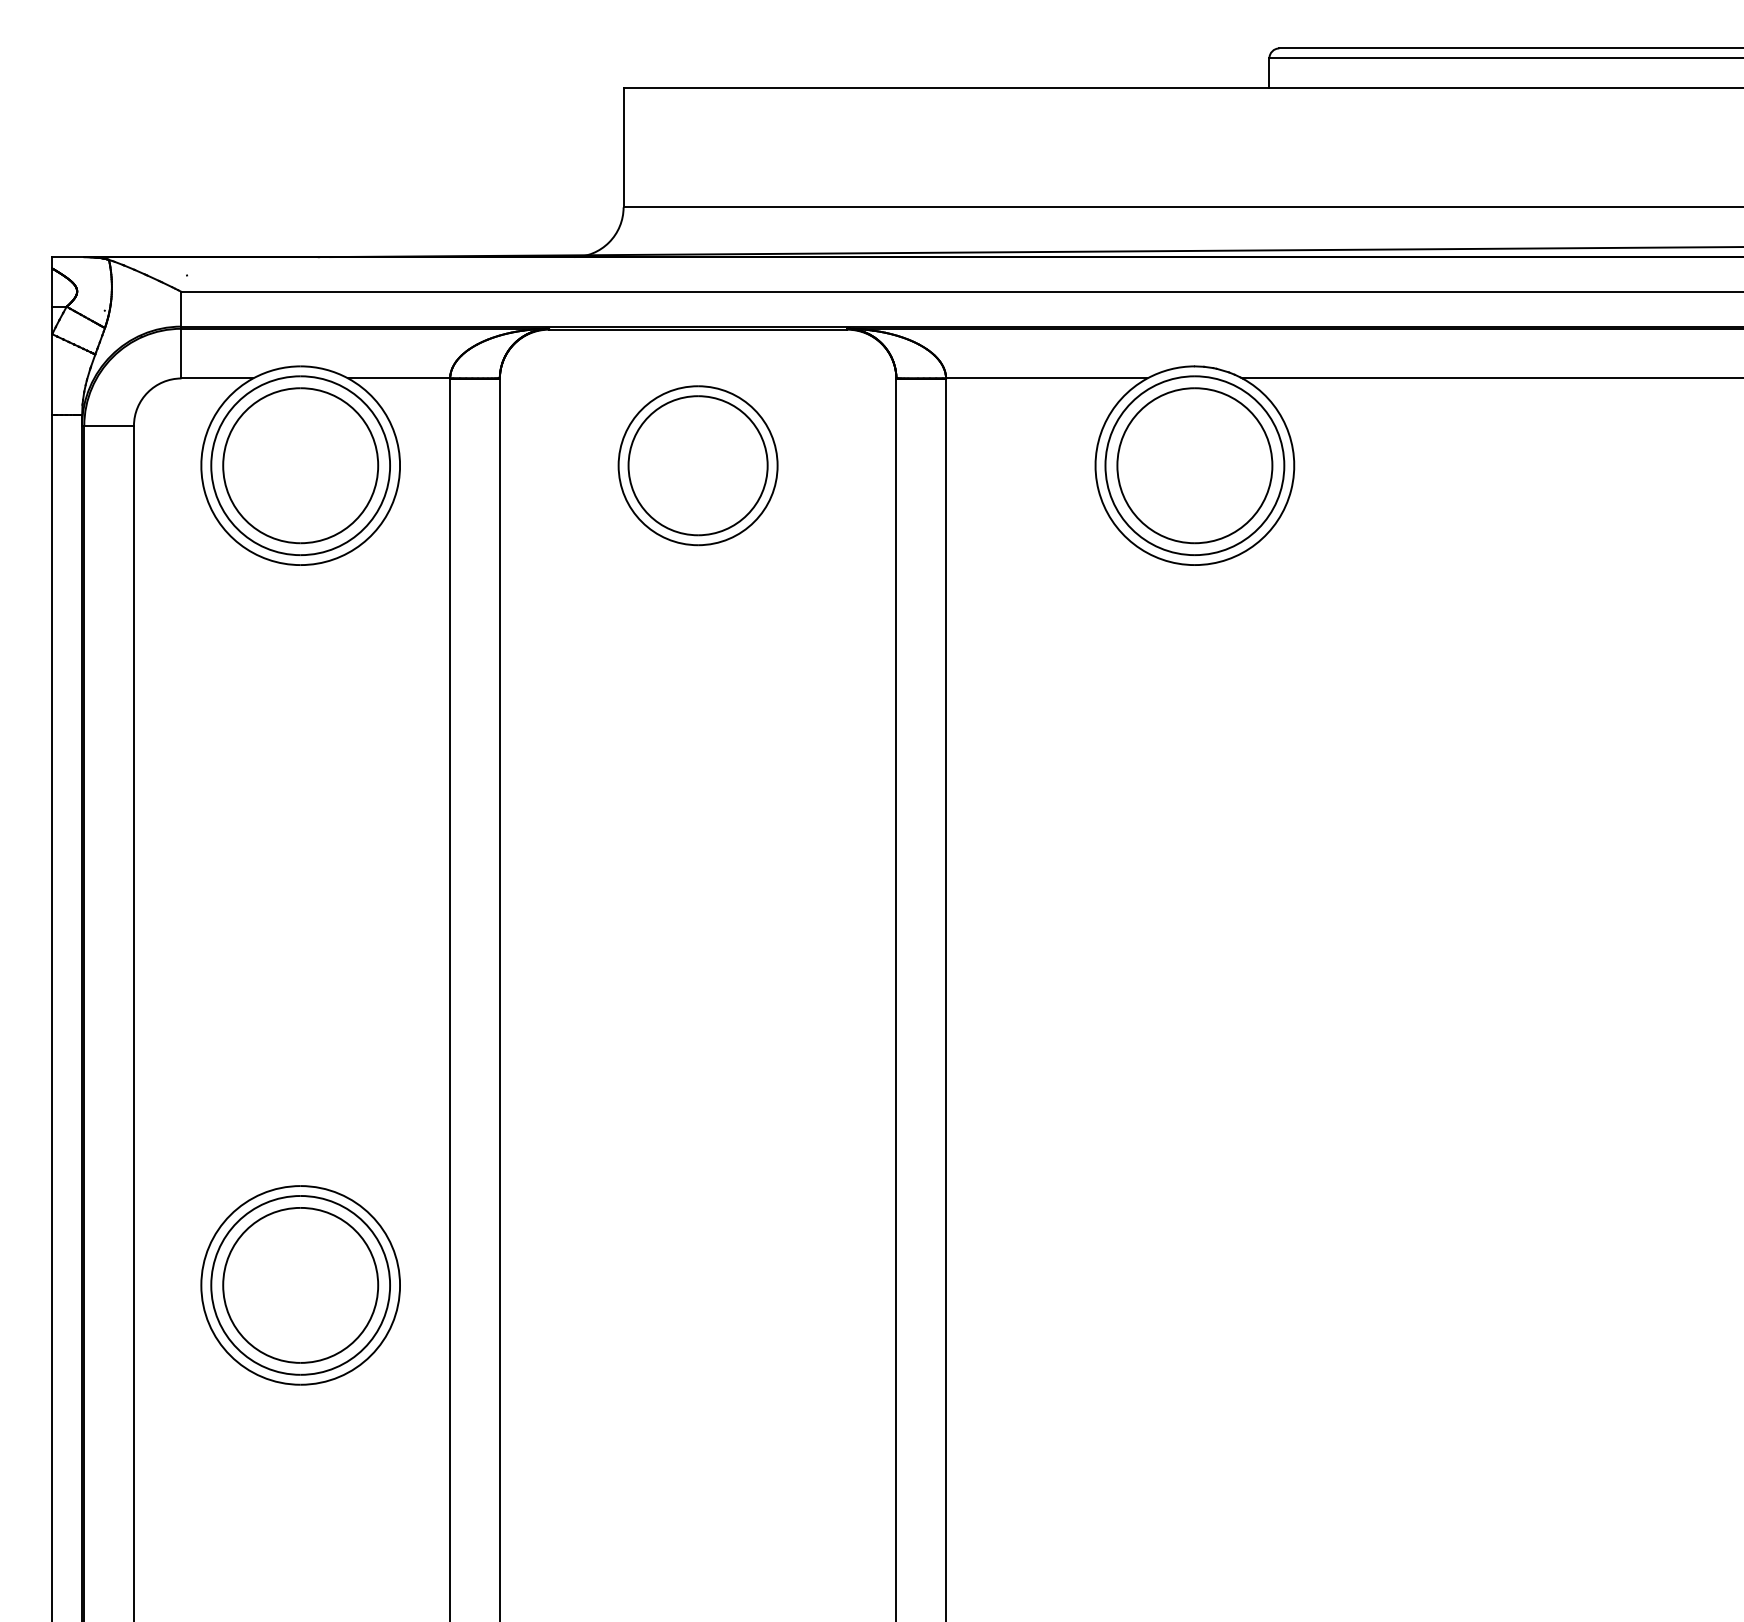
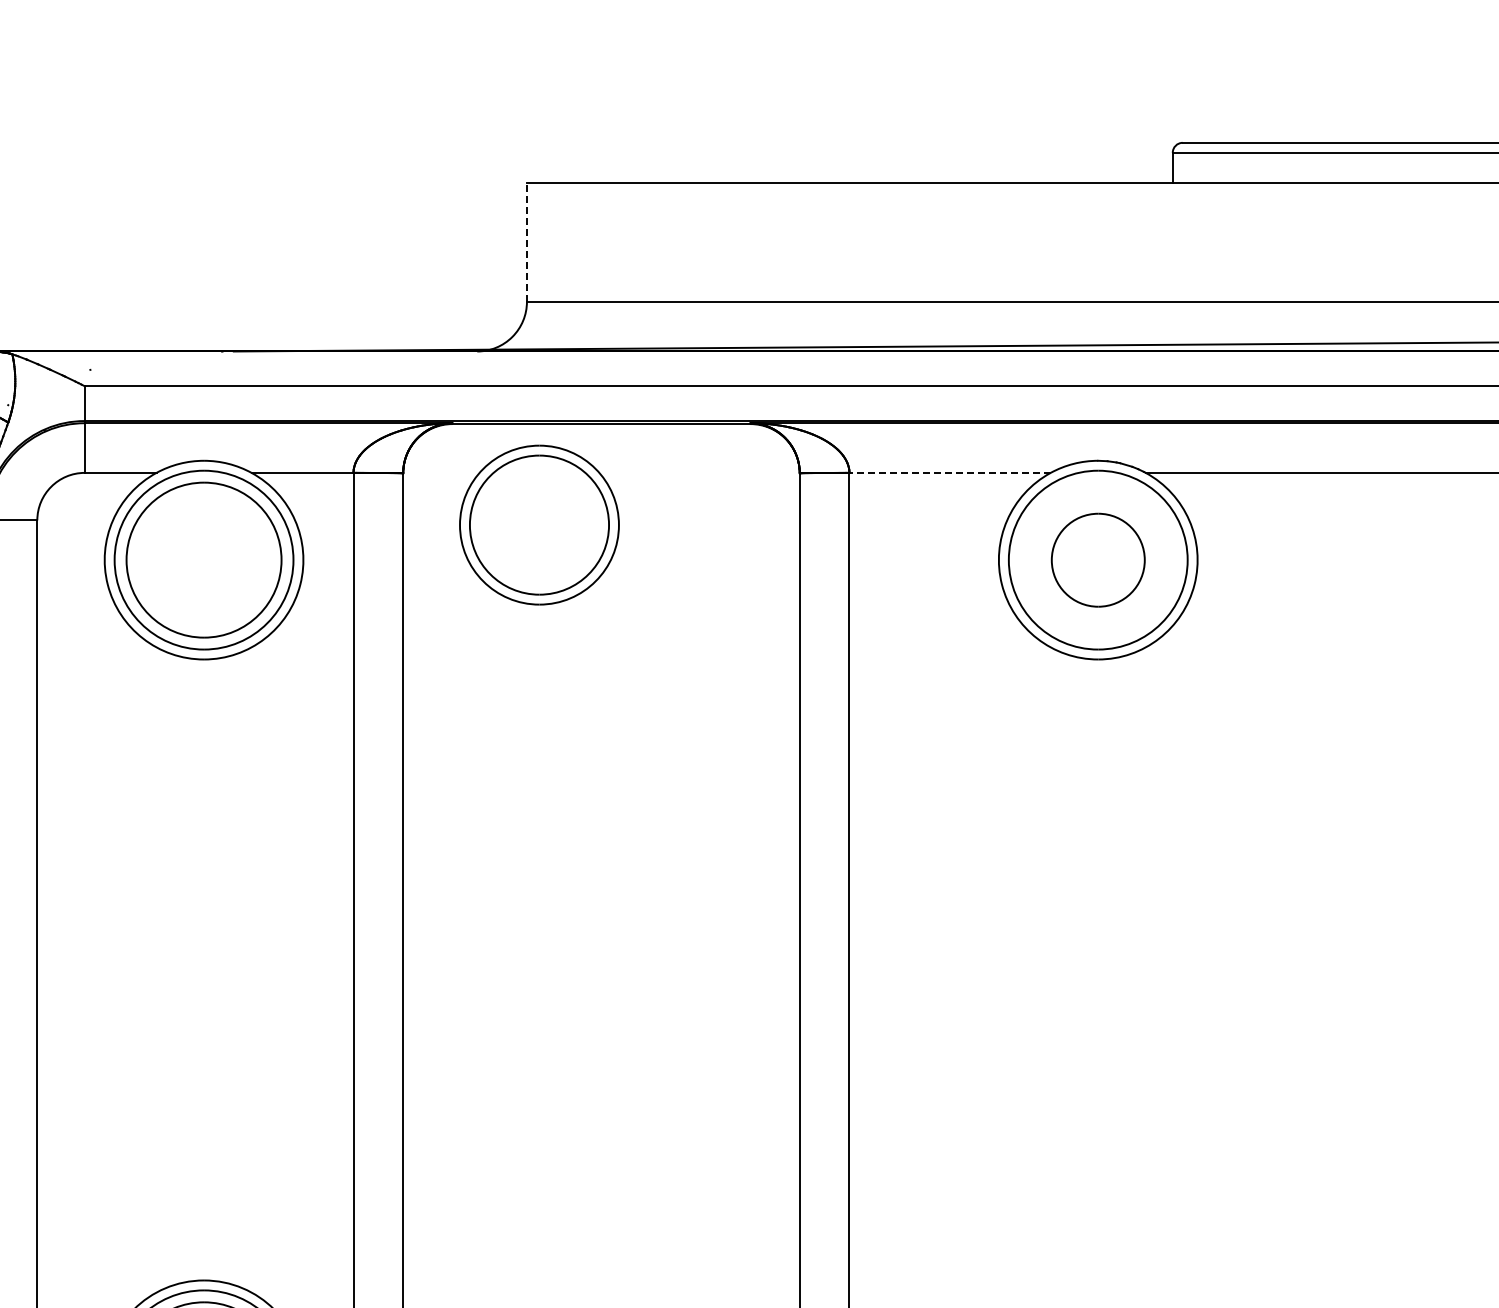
line: (623, 147) -> (526, 241), solid -> dashed
line: (1046, 378) -> (949, 472), solid -> dashed
part: (697, 465) -> (538, 524), moved
part: (1194, 465) -> (1097, 559), size x0.6

